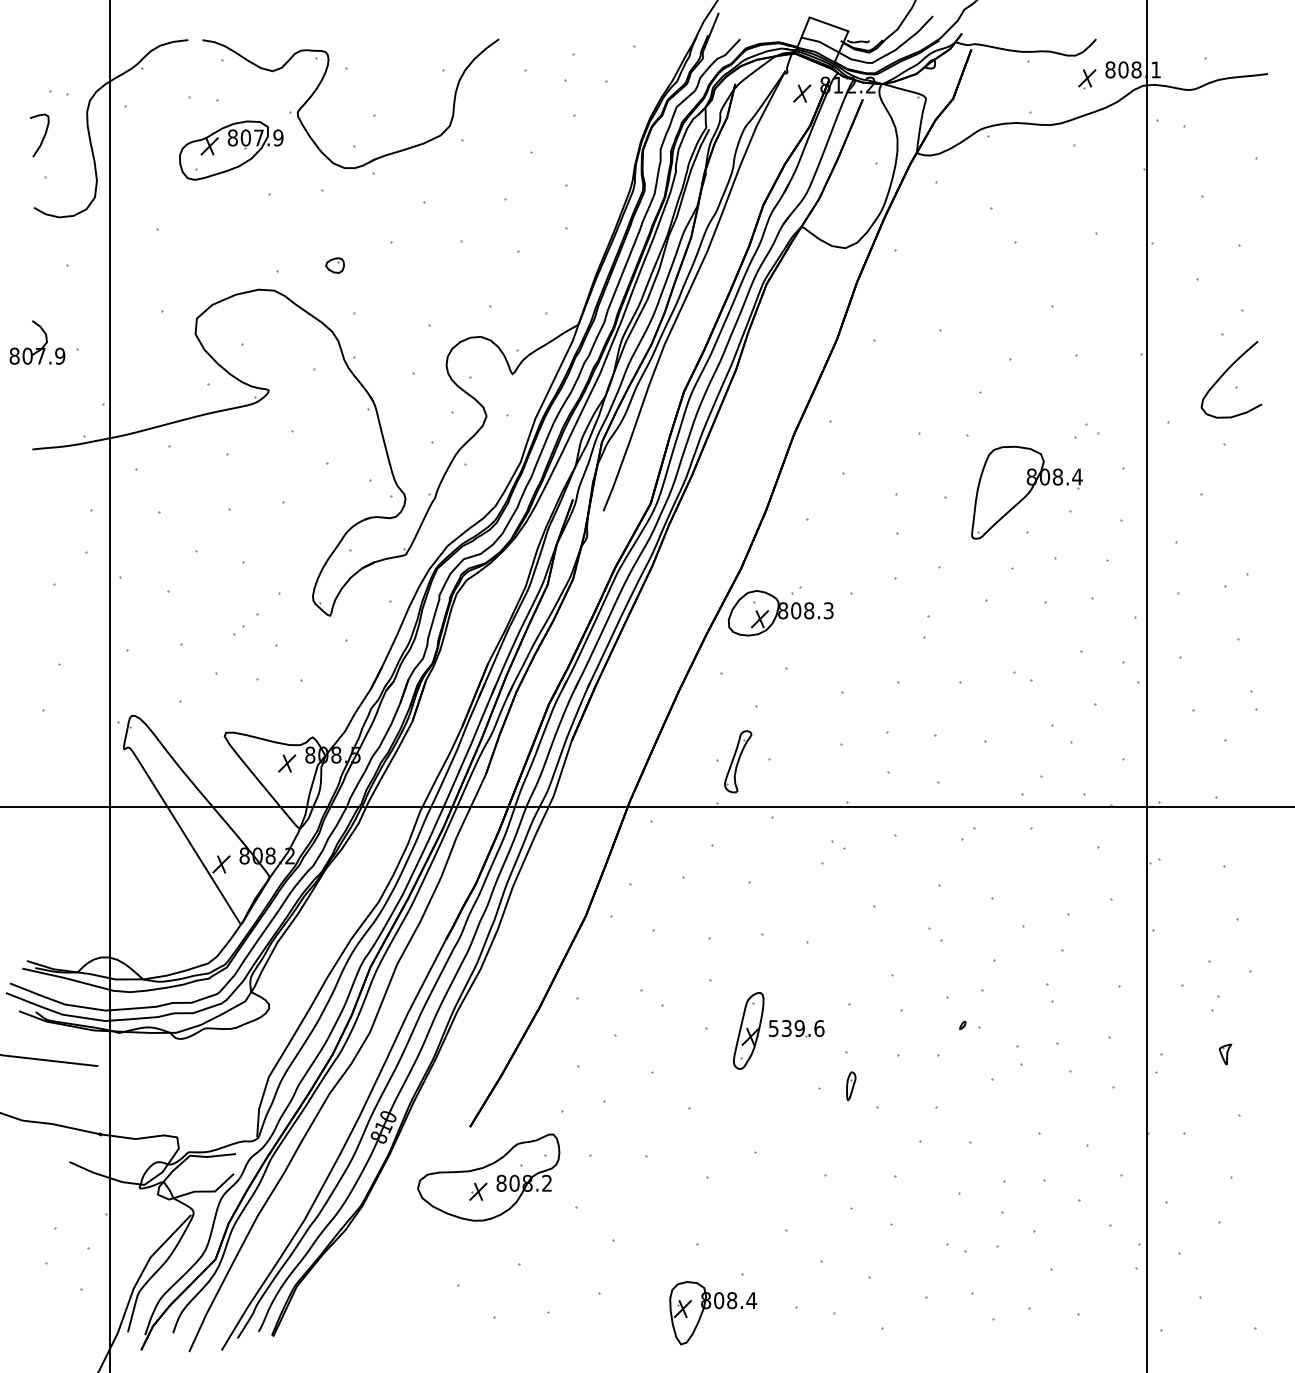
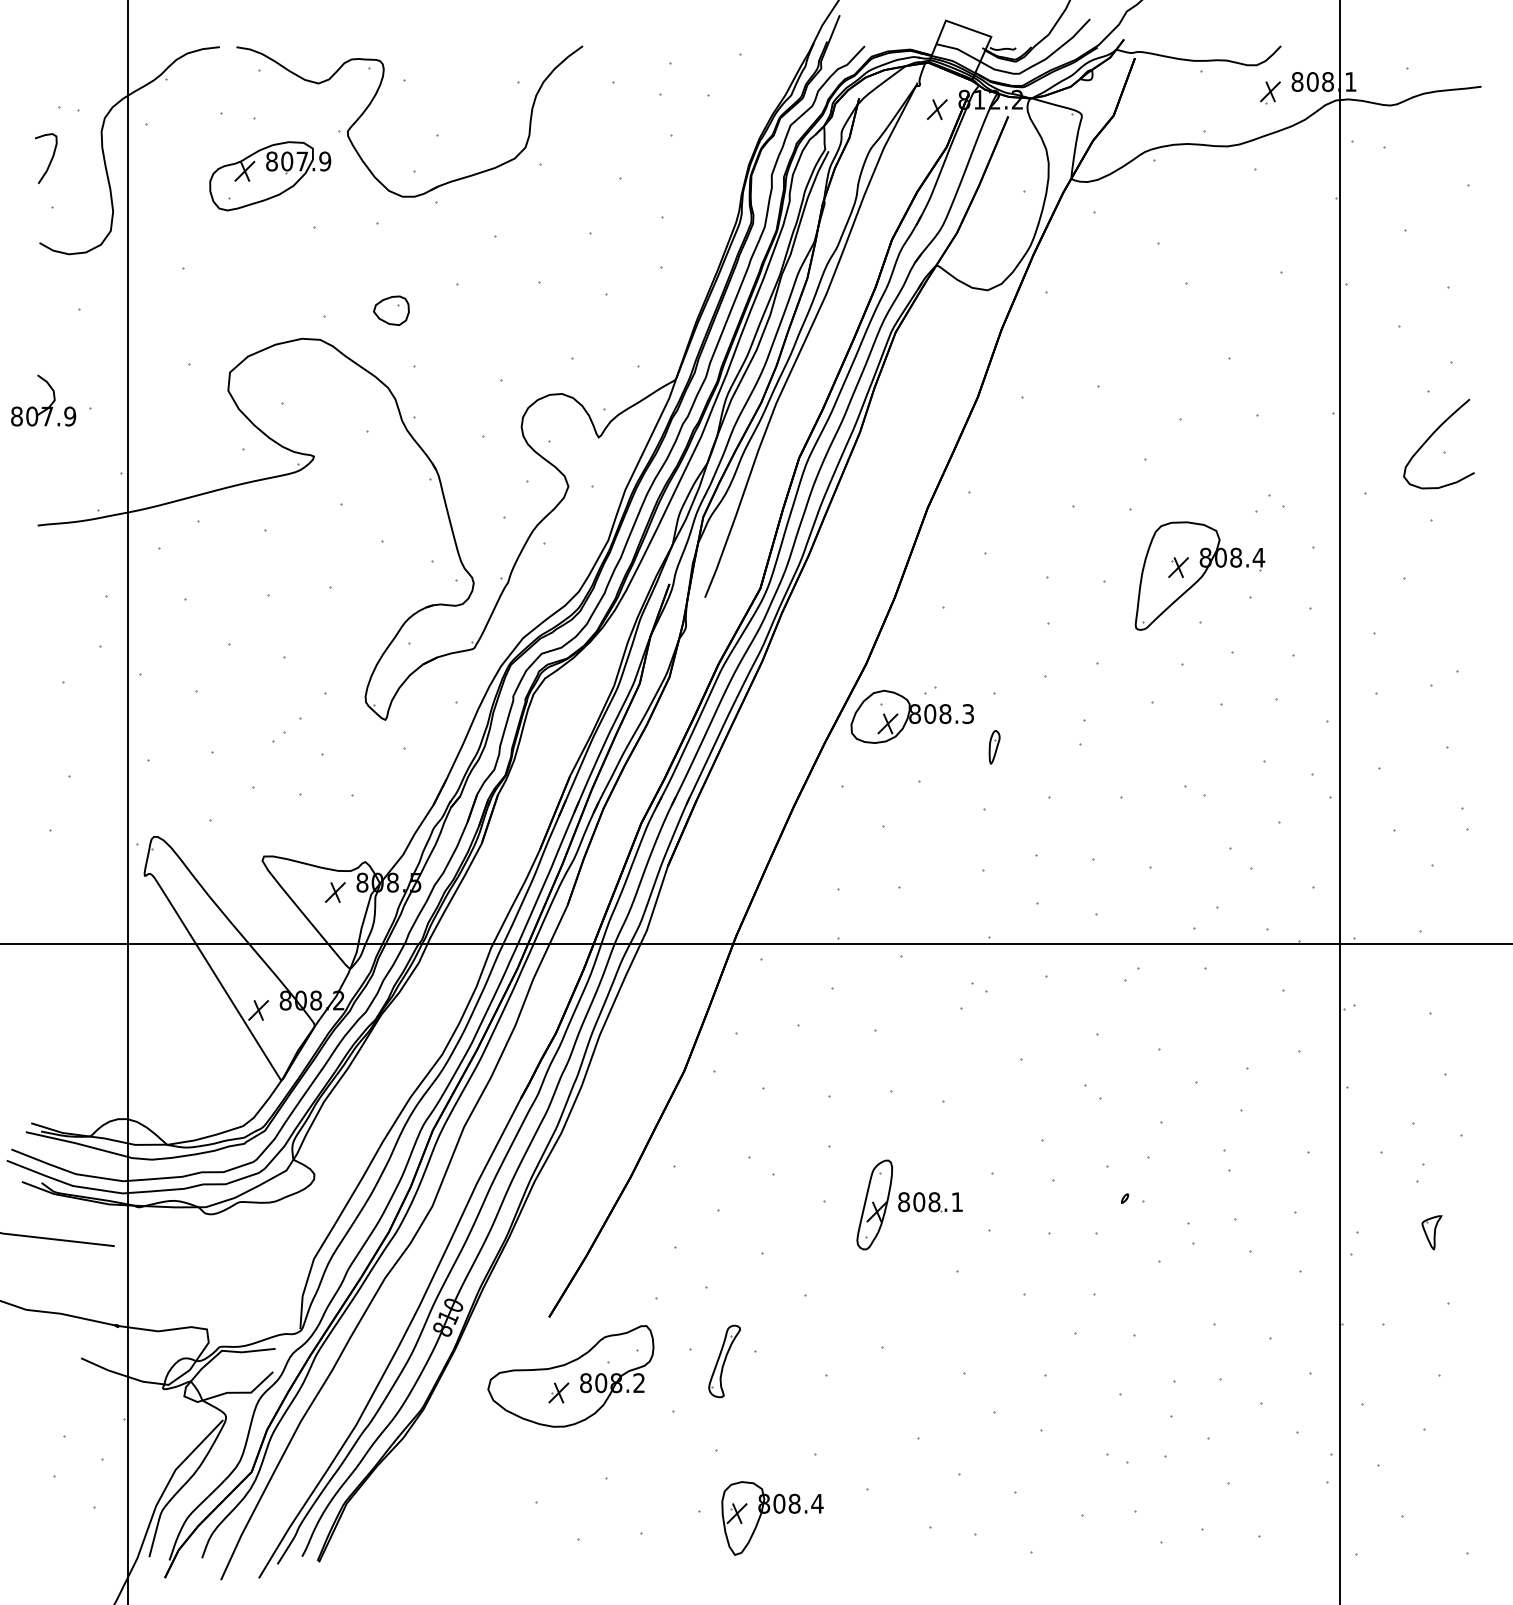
part: (334, 265) -> (390, 310), size x1.67
part: (1008, 485) -> (1178, 567), added
part: (738, 761) -> (724, 1361), moved
text: (796, 1028) -> (930, 1202), 539.6 -> 808.1
part: (1225, 1054) -> (1431, 1232), size x1.43
part: (851, 1086) -> (994, 747), moved
part: (712, 1313) -> (771, 1518), moved

